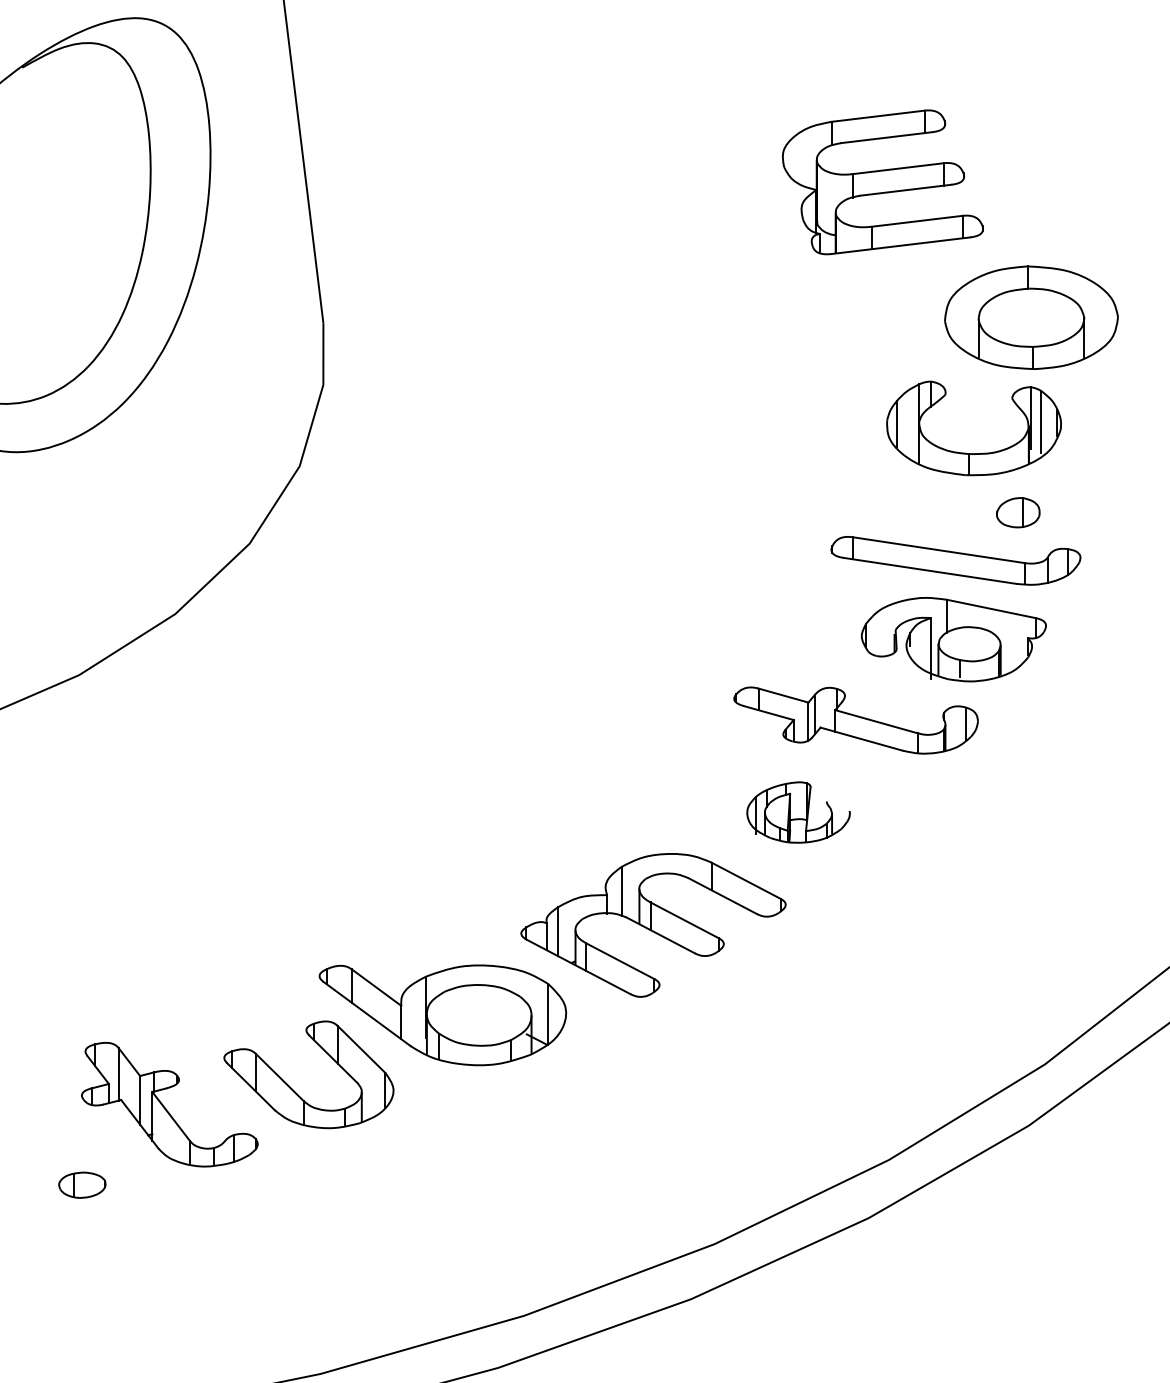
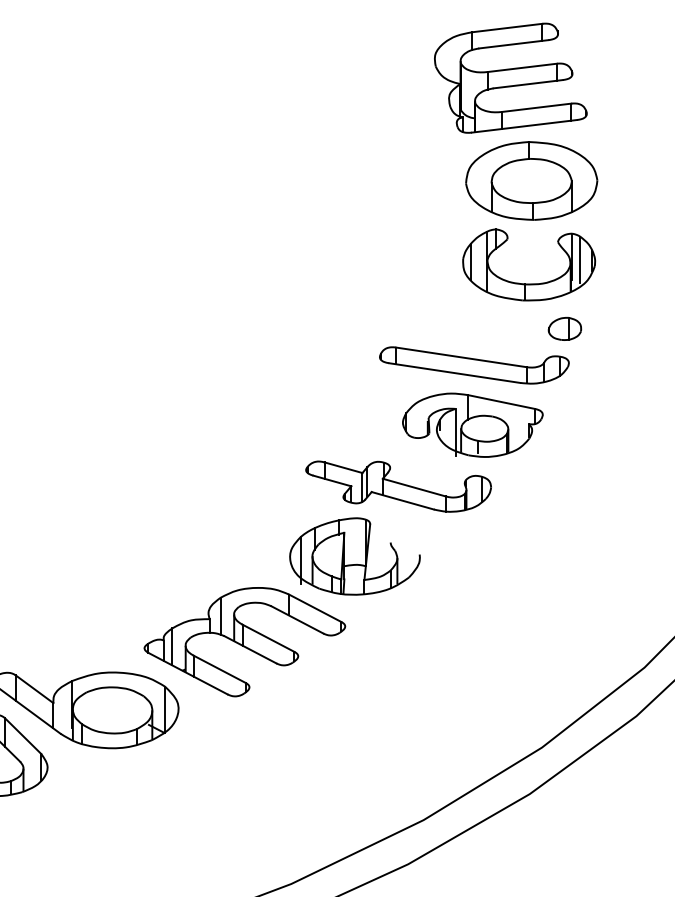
part: (882, 182) -> (510, 78), moved
part: (973, 453) -> (528, 284), moved
part: (1018, 512) -> (565, 328), moved
part: (798, 812) -> (354, 556), size x1.67

